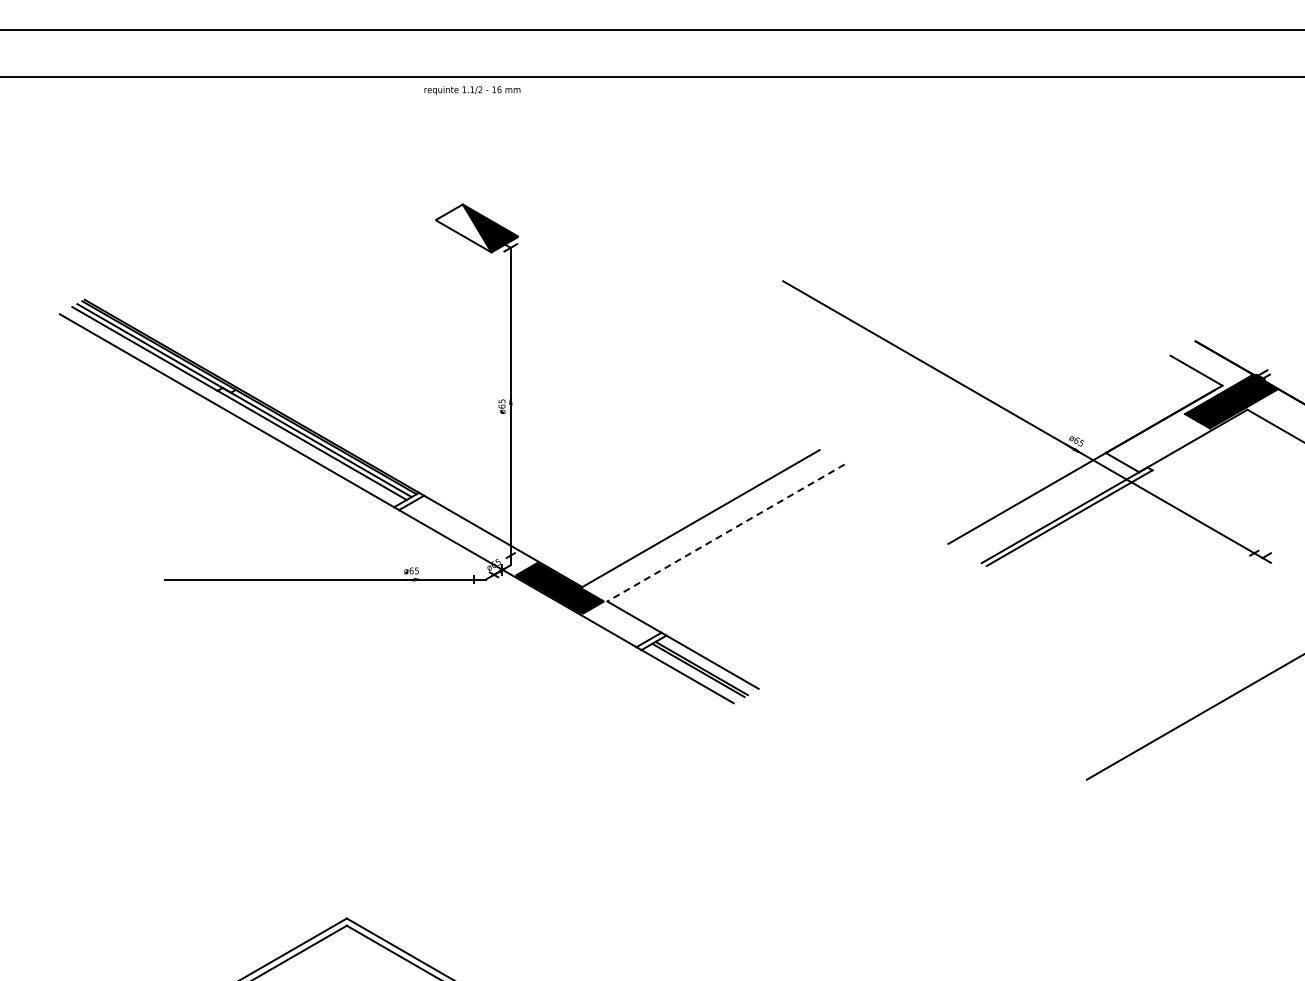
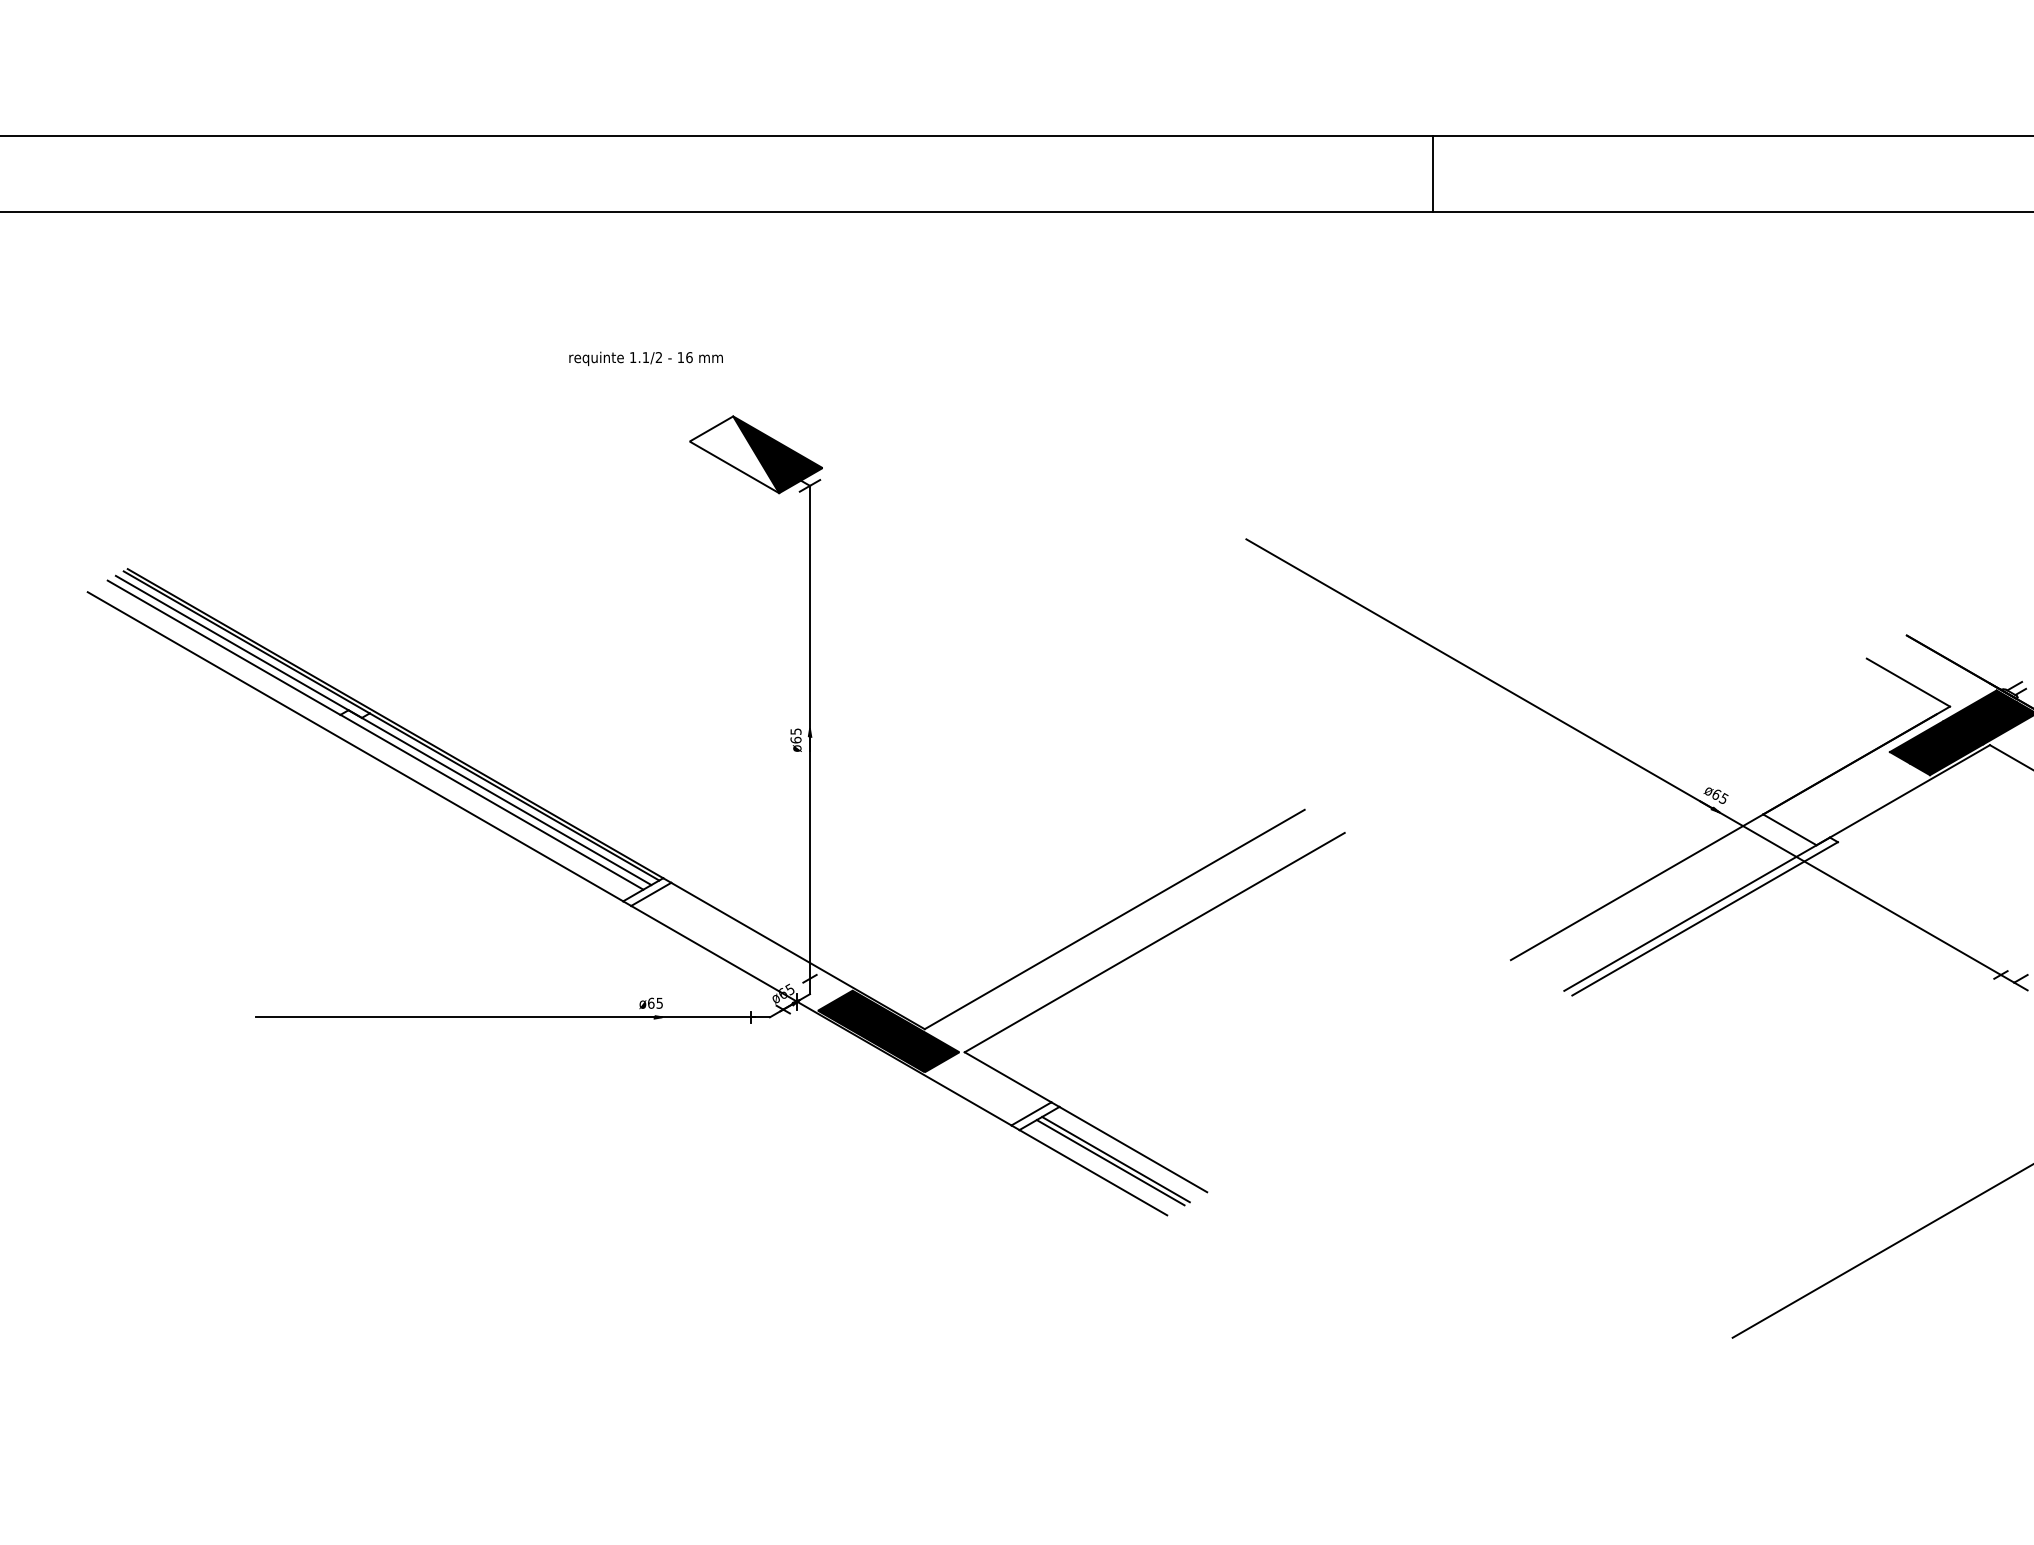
line: (899, 53) -> (1432, 174), added
text: (472, 90) -> (646, 358), moved
line: (725, 533) -> (1153, 943), dashed -> solid

